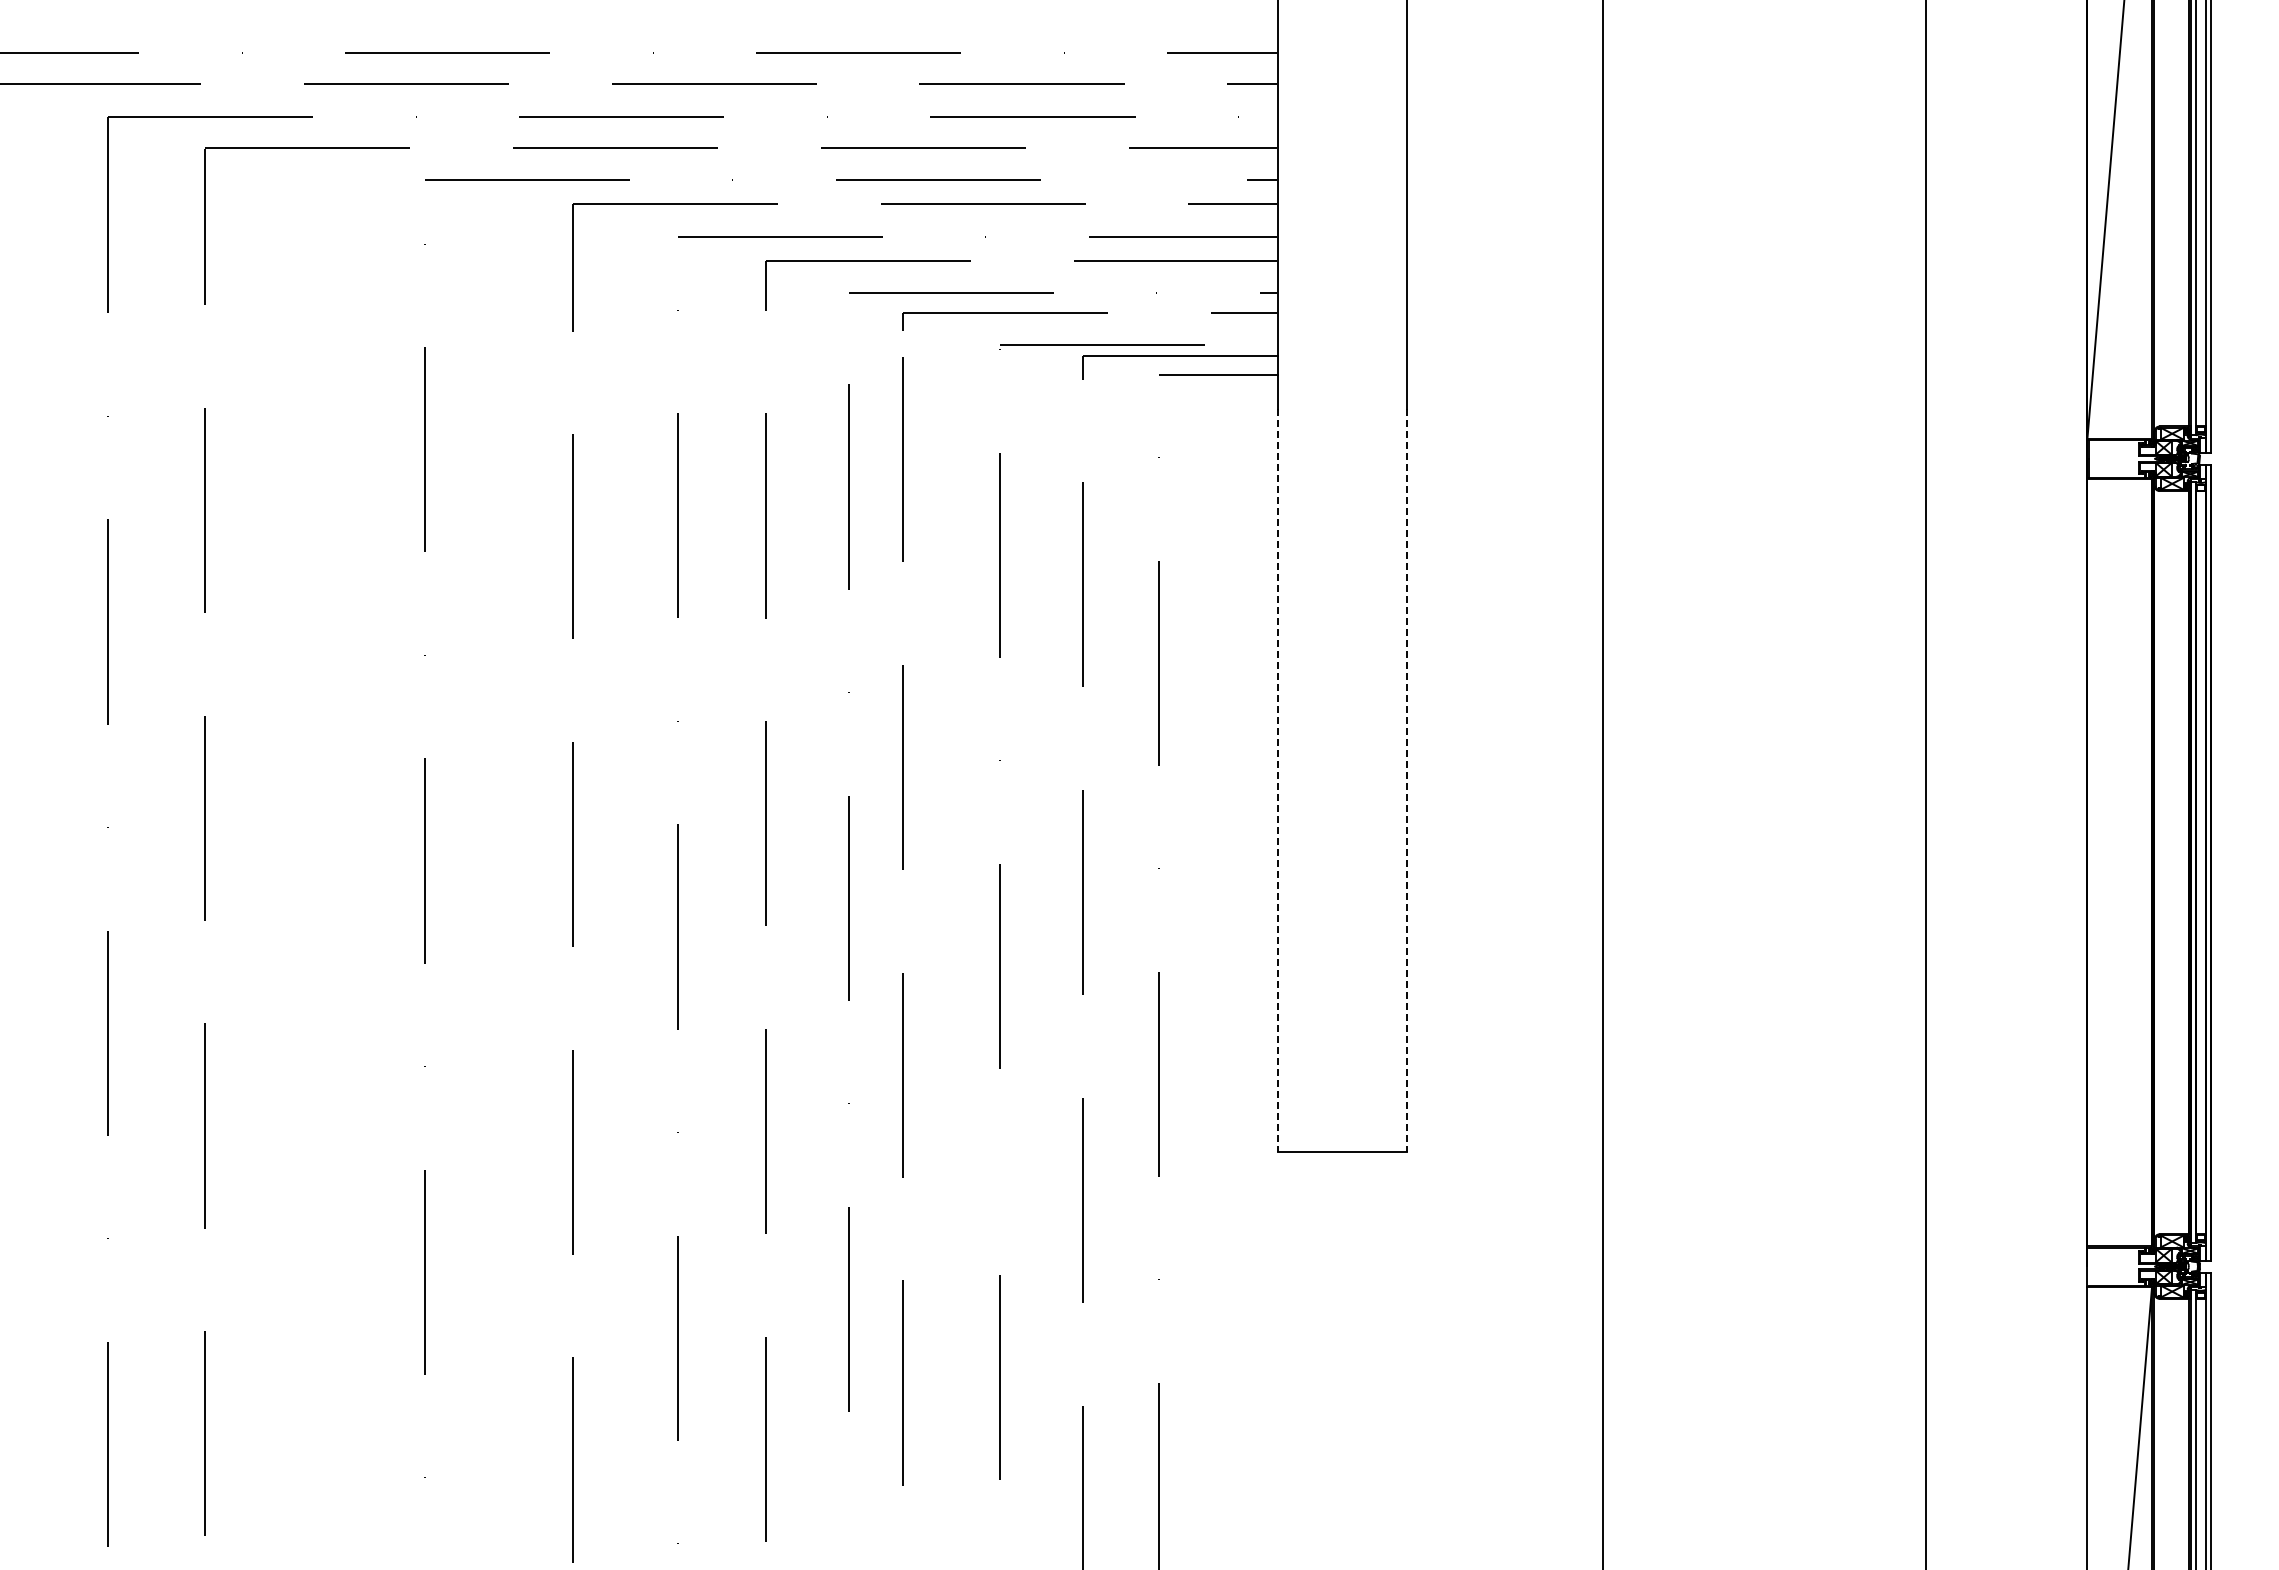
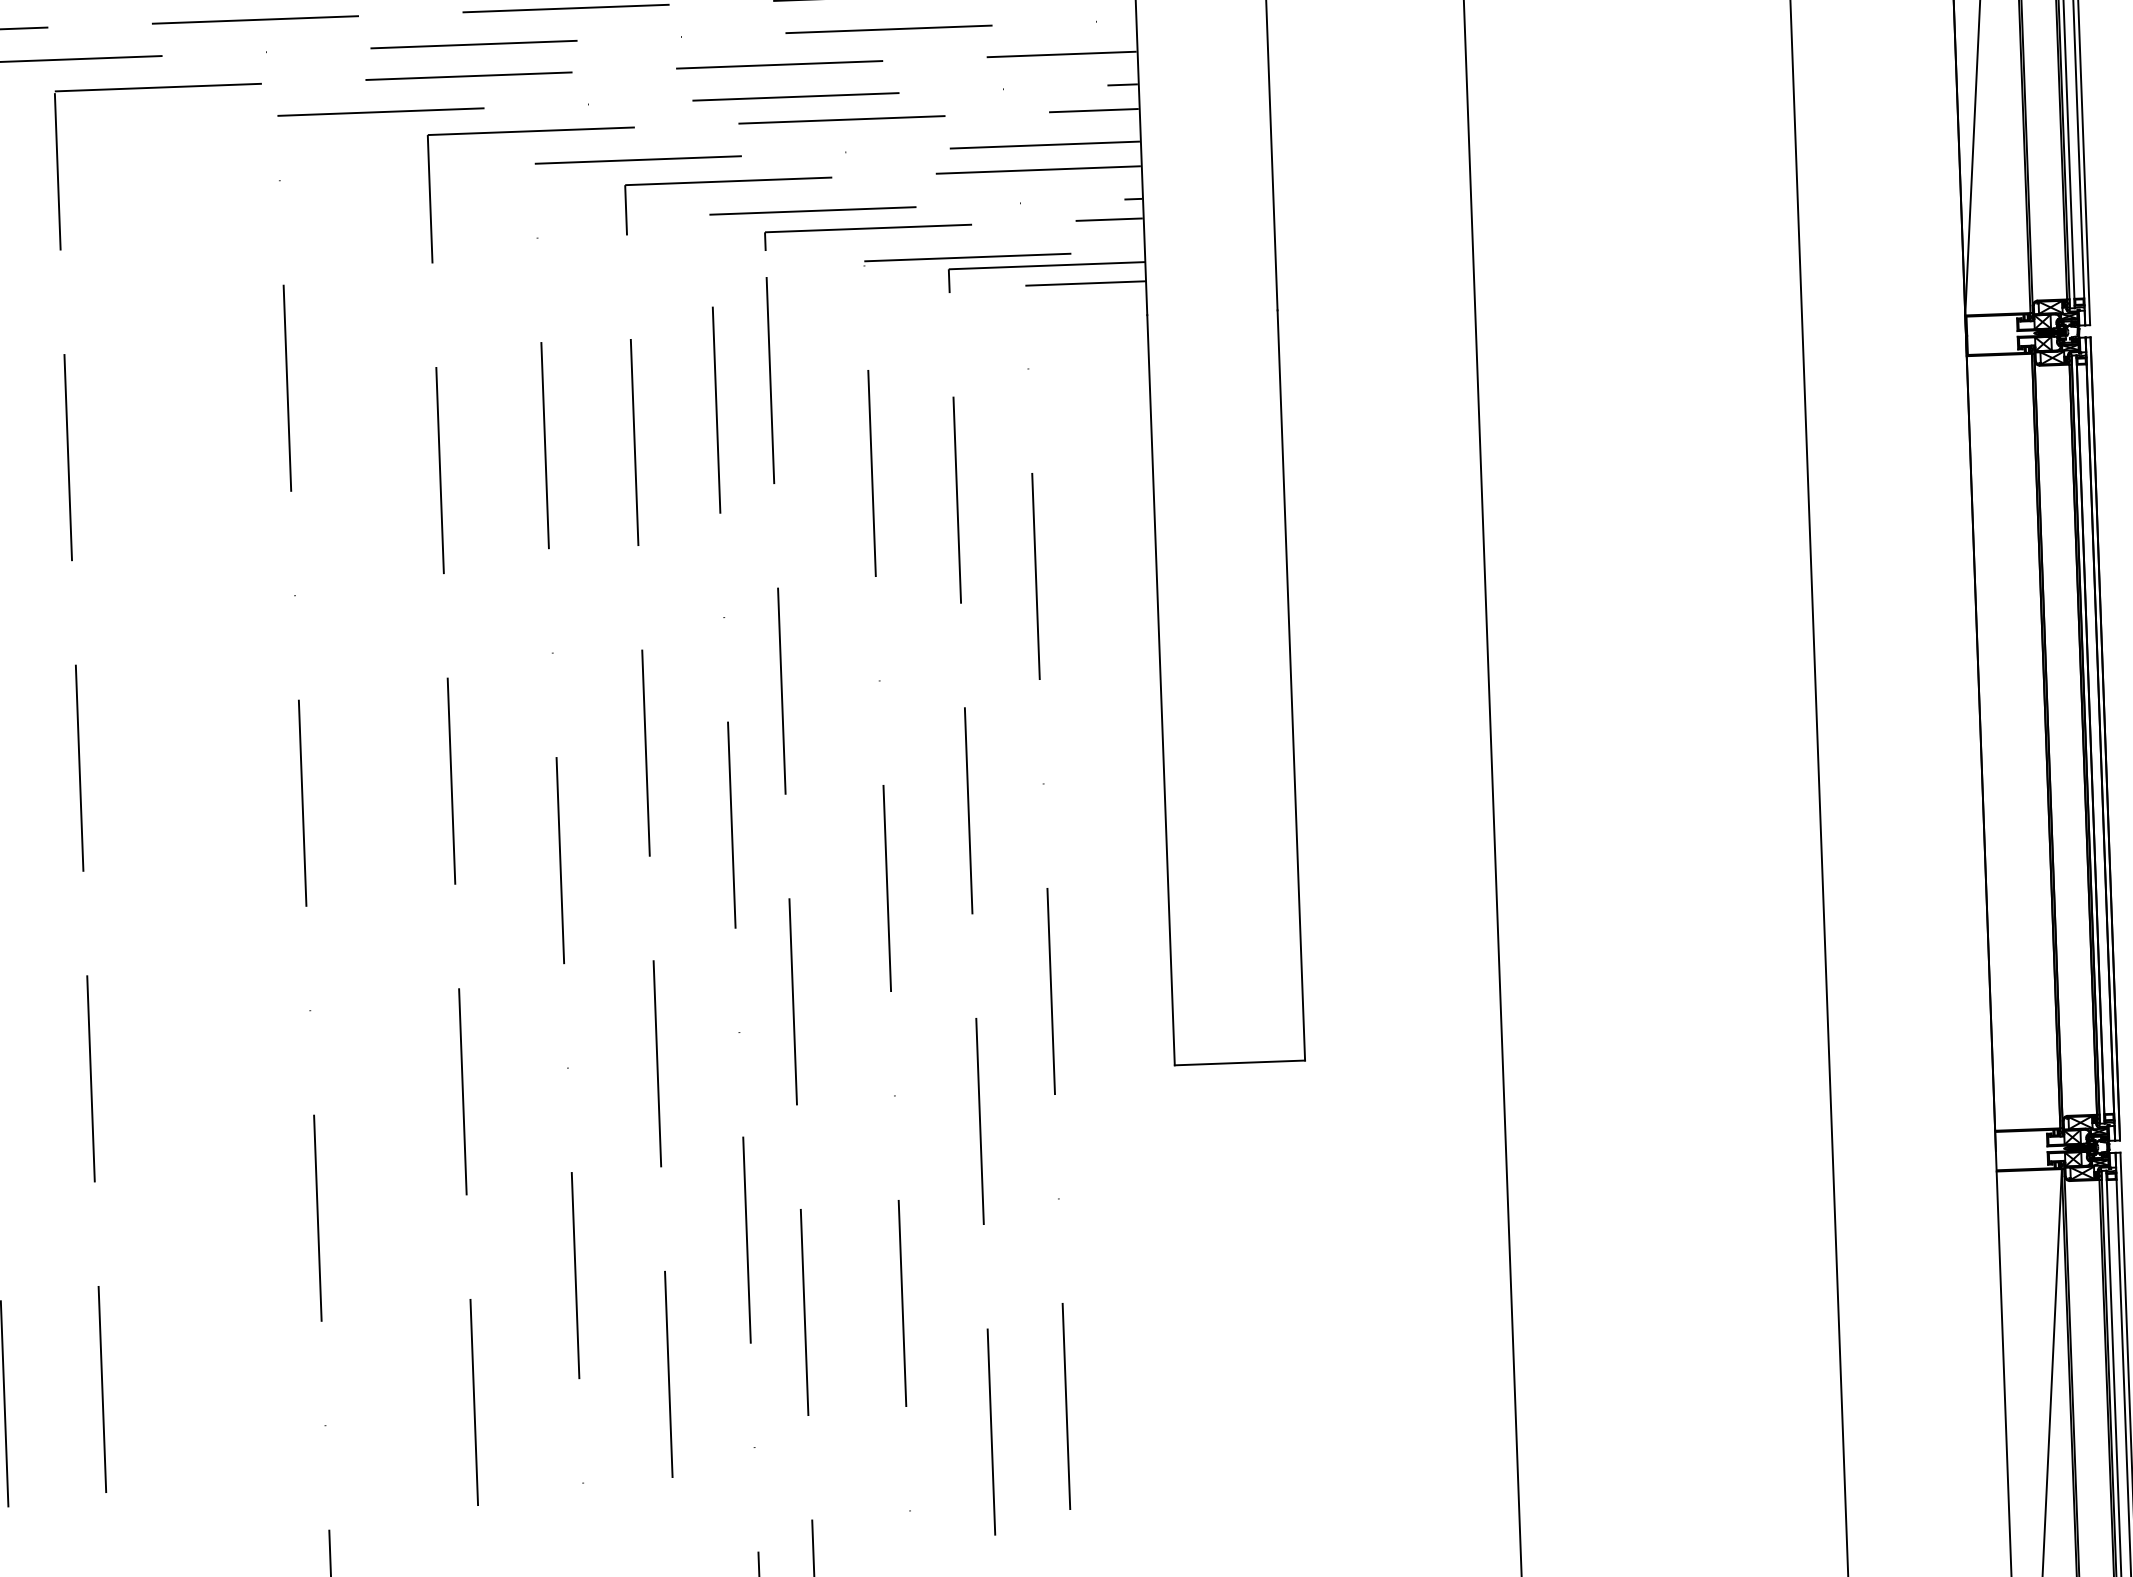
line: (1278, 780) -> (1161, 690), dashed -> solid
line: (1407, 780) -> (1291, 685), dashed -> solid

